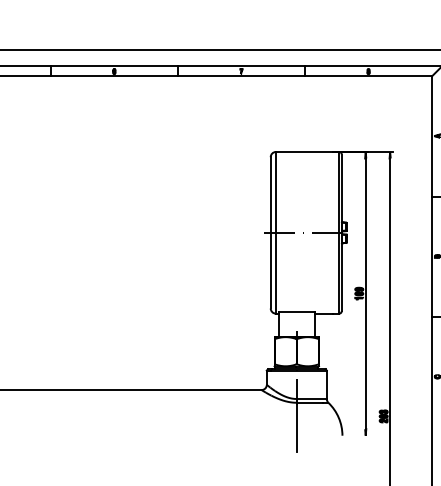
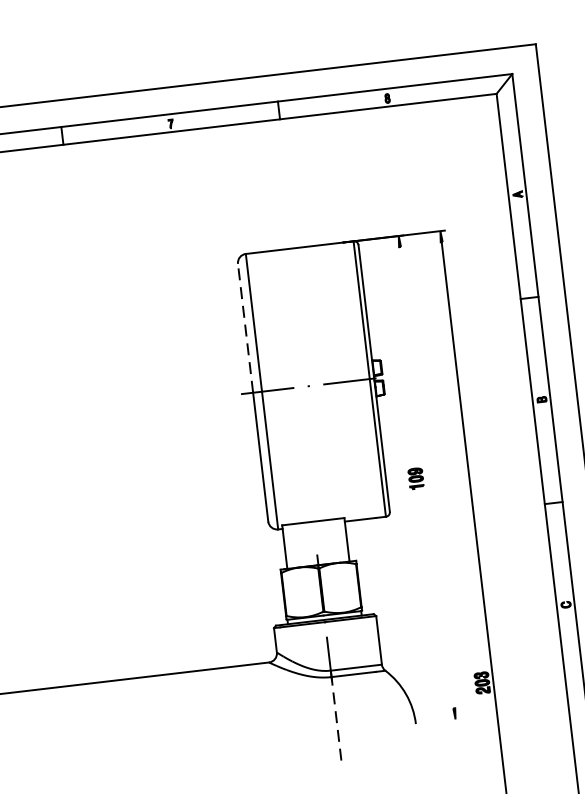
line: (270, 195) -> (245, 329), solid -> dashed
line: (365, 293) -> (426, 477), removed
line: (296, 427) -> (335, 719), solid -> dashed

